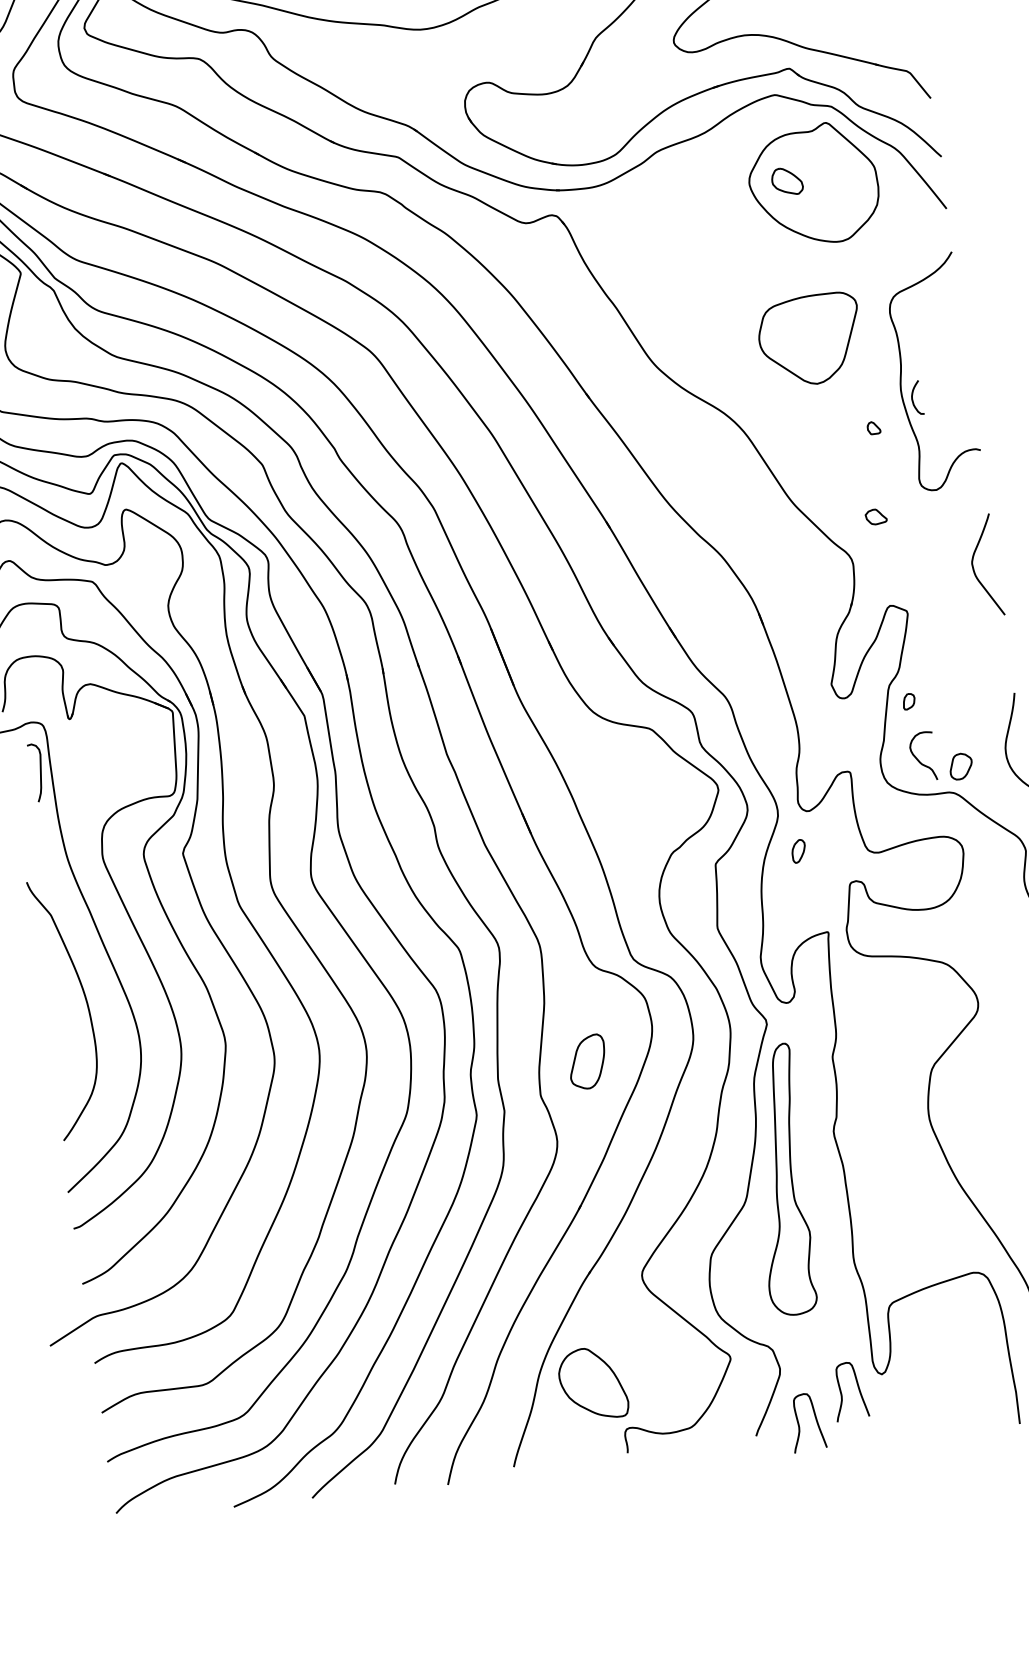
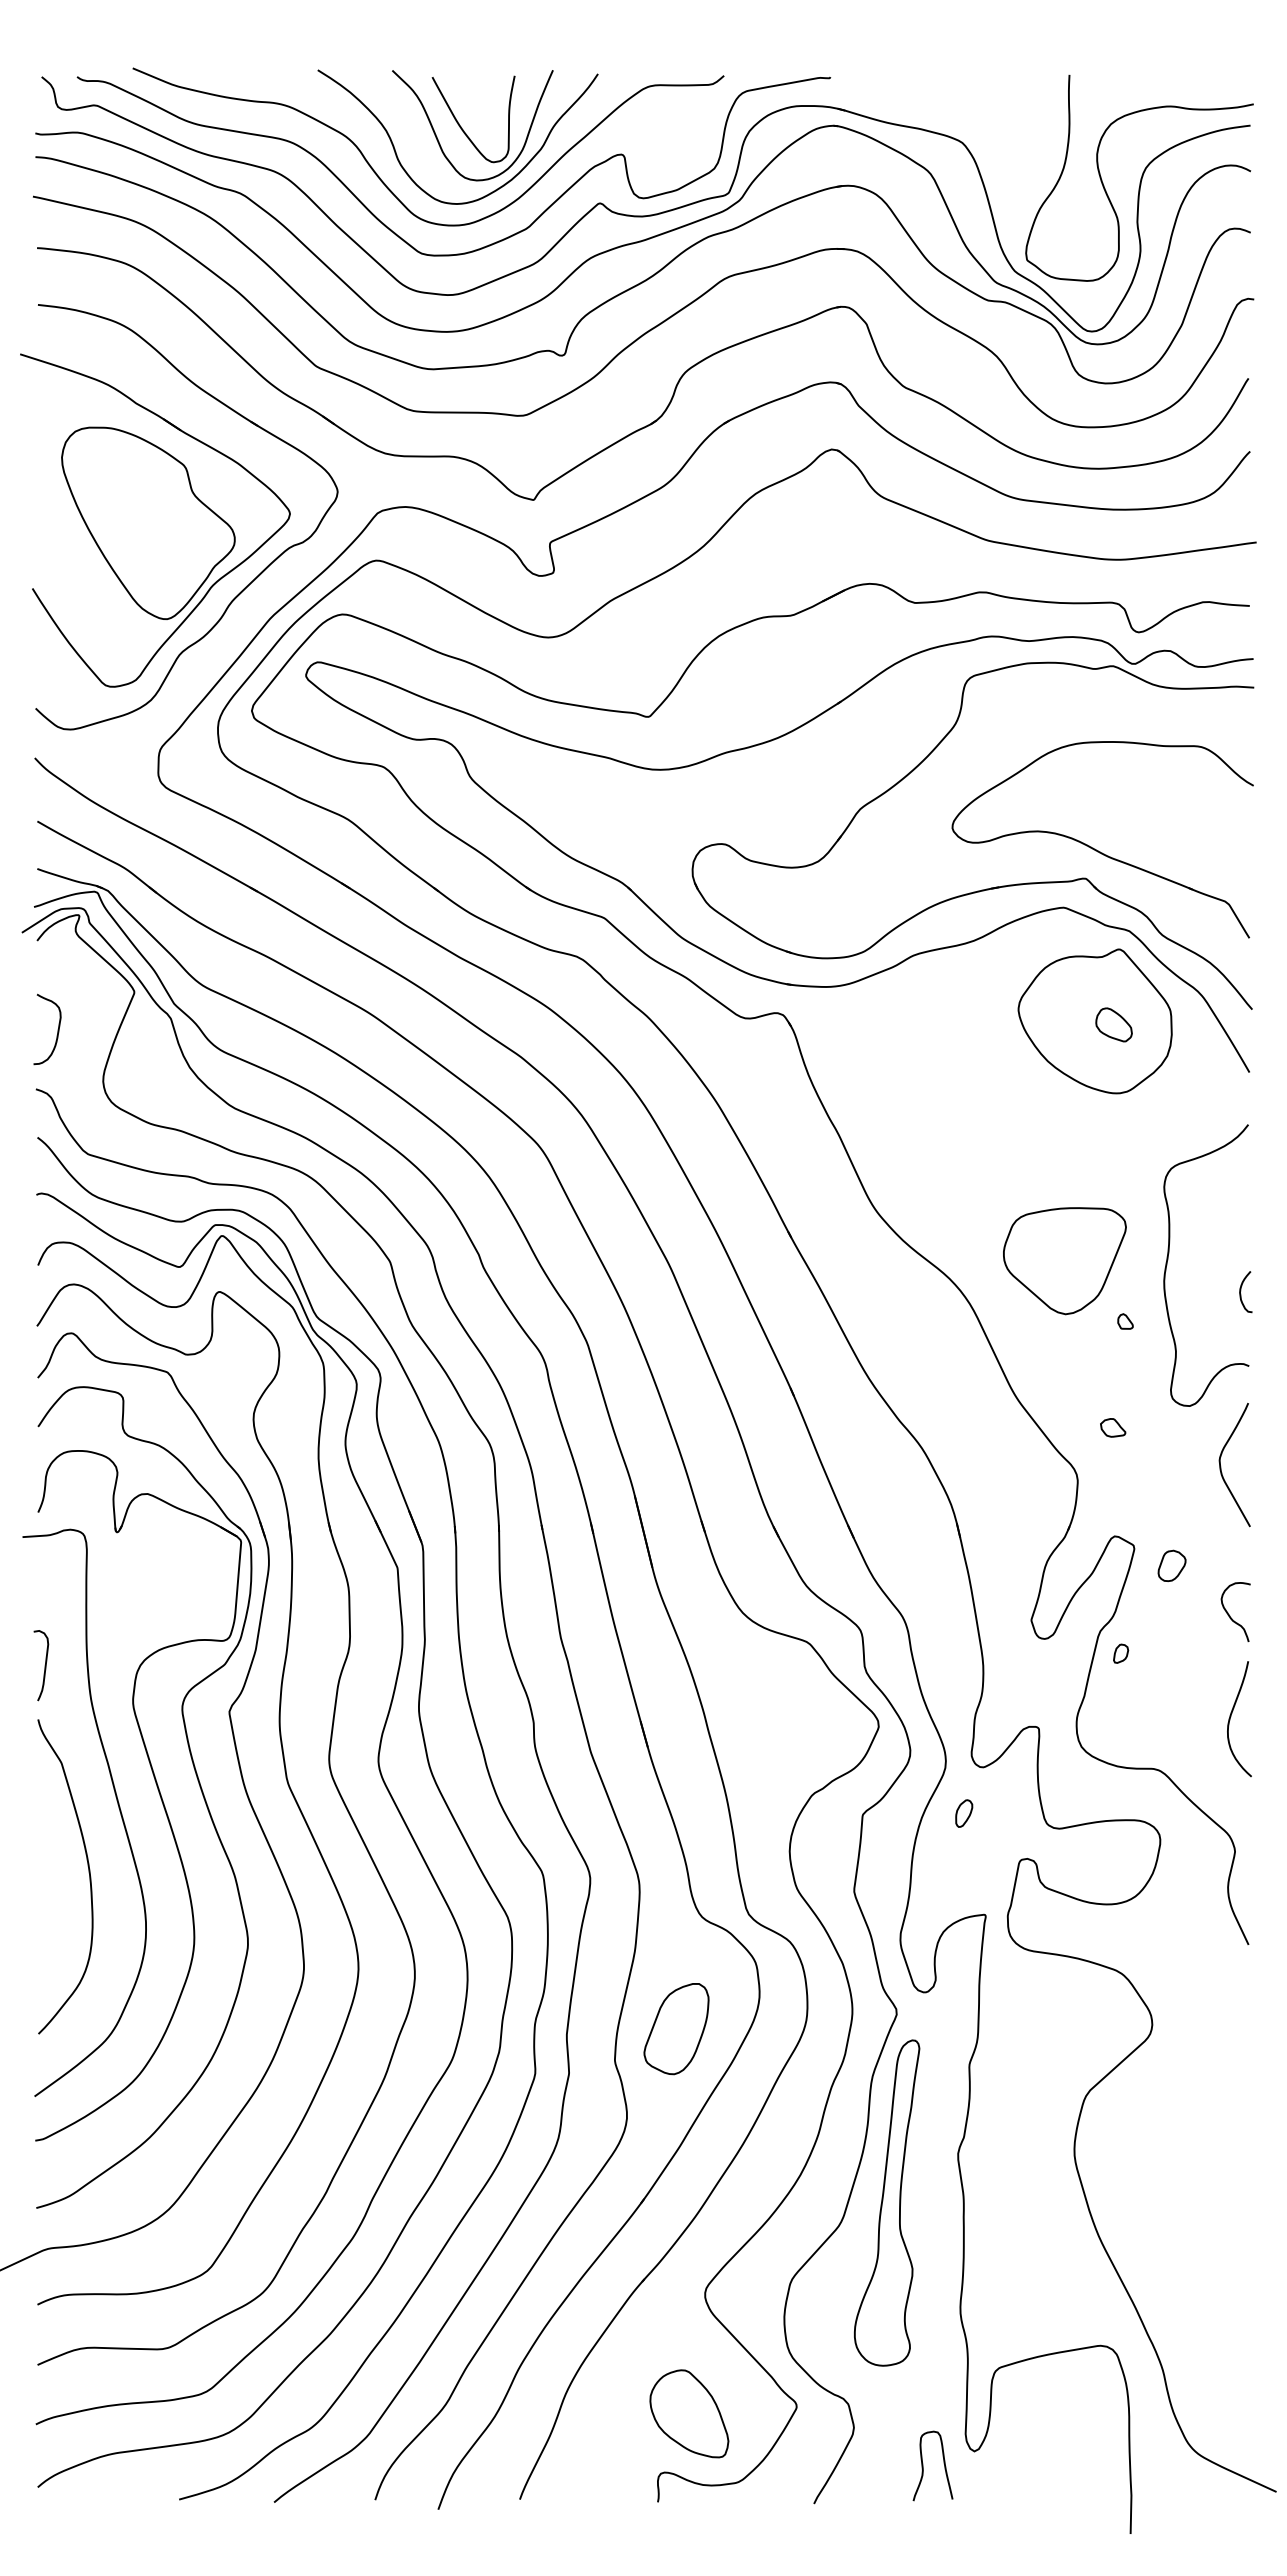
part: (786, 181) -> (1113, 1024), moved
part: (810, 340) -> (1064, 1261), moved
curve: (913, 398) -> (1241, 1291), moved
curve: (974, 568) -> (1221, 1466), moved
curve: (919, 760) -> (1230, 1615), moved
part: (960, 766) -> (1171, 1565), moved
curve: (39, 772) -> (44, 1665), moved
part: (587, 1062) -> (676, 2029), size x1.43
part: (593, 1383) -> (689, 2413), moved
curve: (799, 1423) -> (867, 2495), removed

